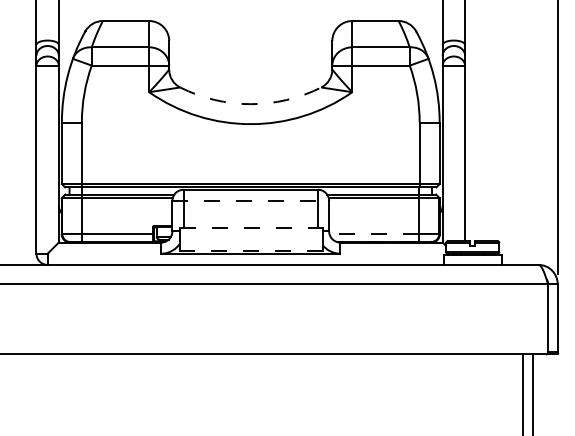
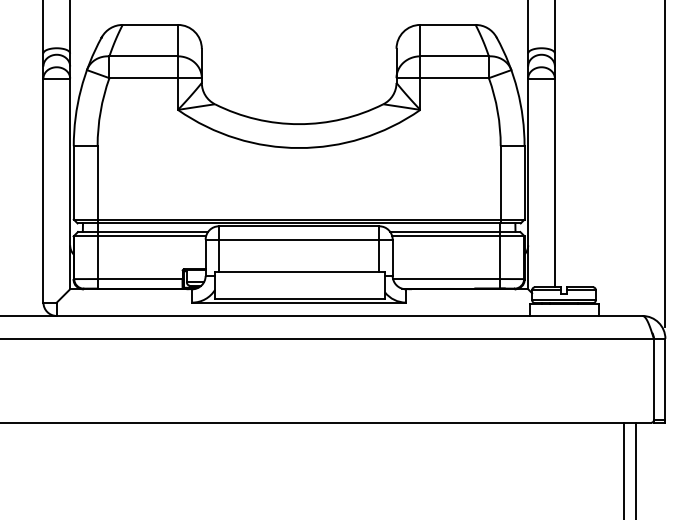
arc: (251, 104) -> (299, 124), dashed -> solid
line: (251, 200) -> (299, 239), dashed -> solid
line: (251, 228) -> (300, 272), dashed -> solid
line: (374, 234) -> (446, 279), dashed -> solid
line: (251, 250) -> (300, 298), dashed -> solid

